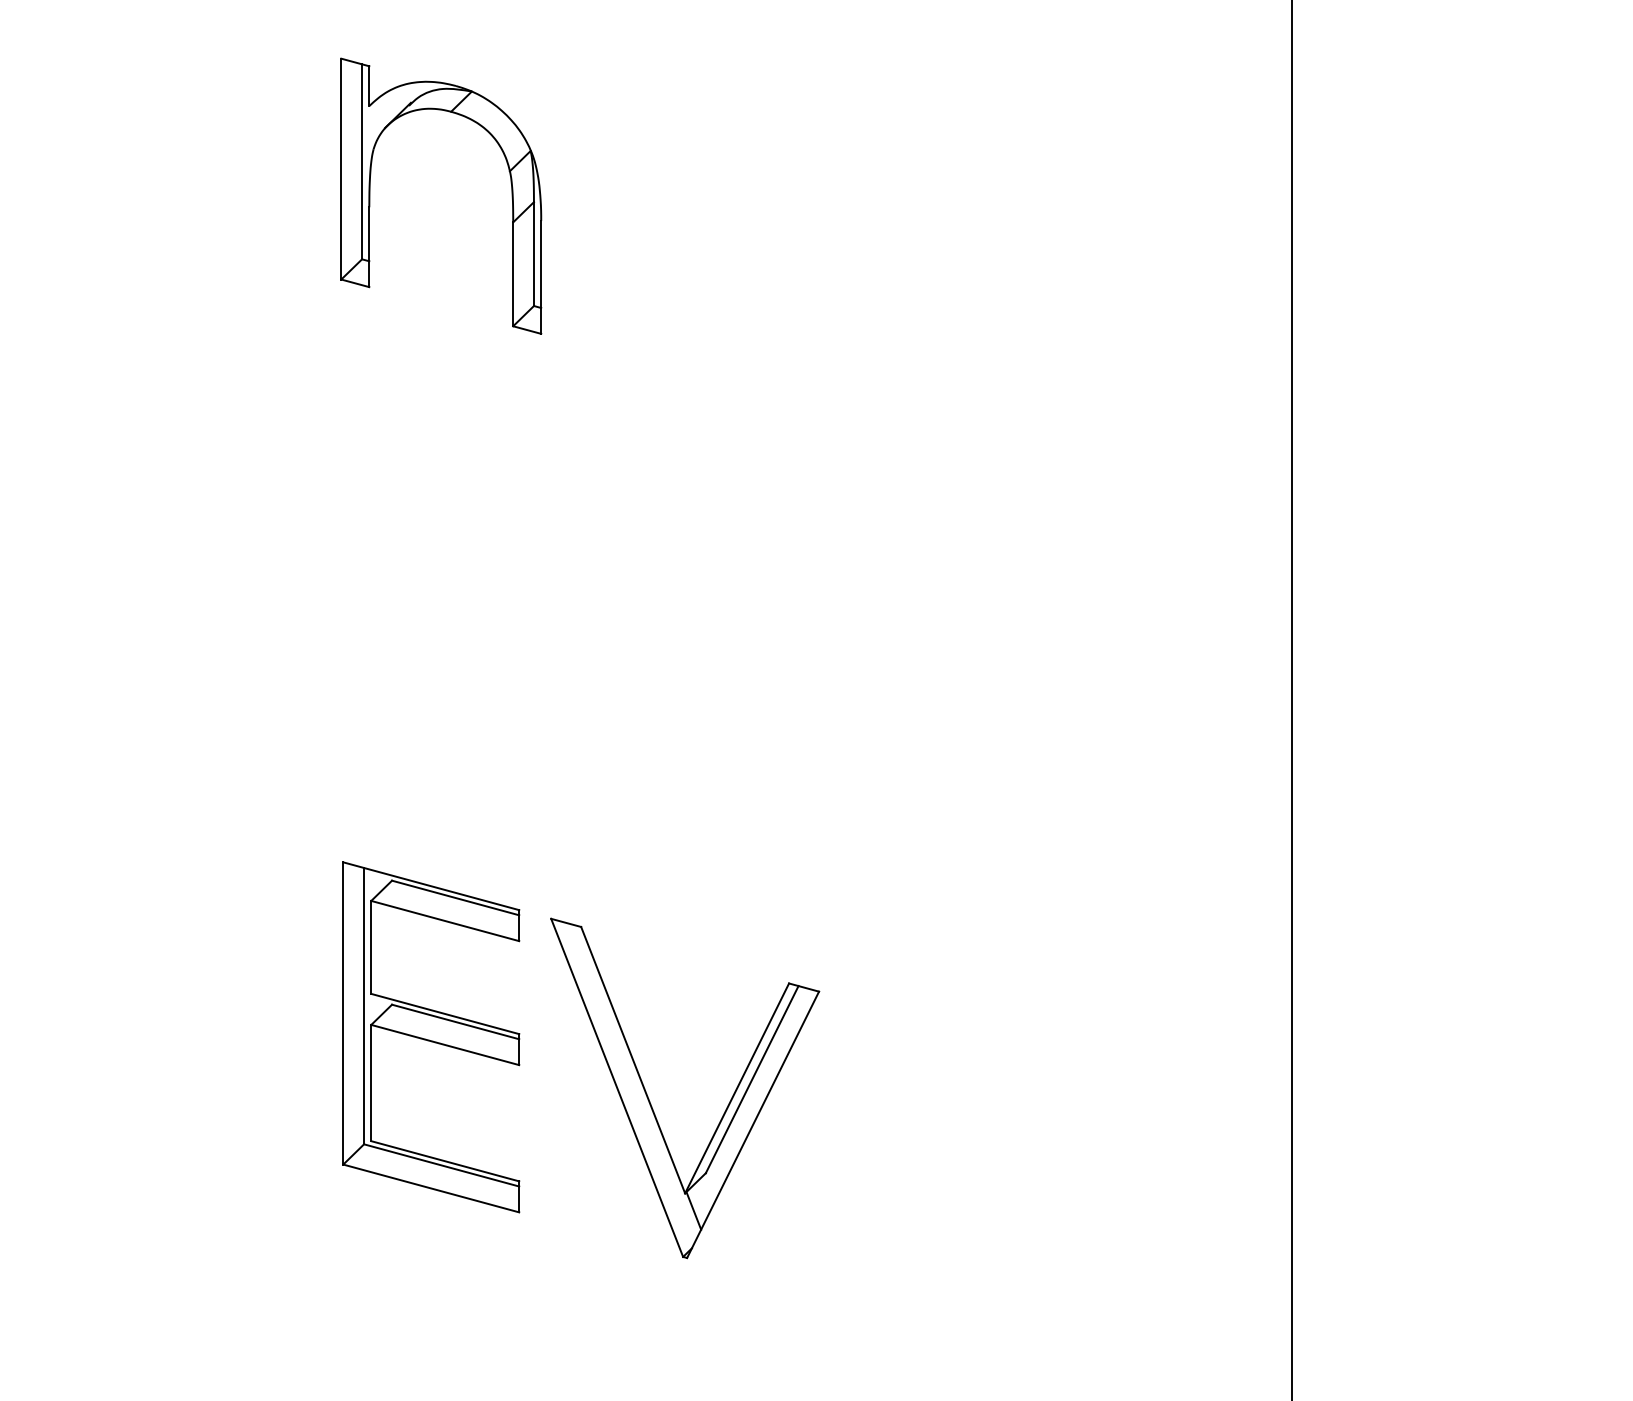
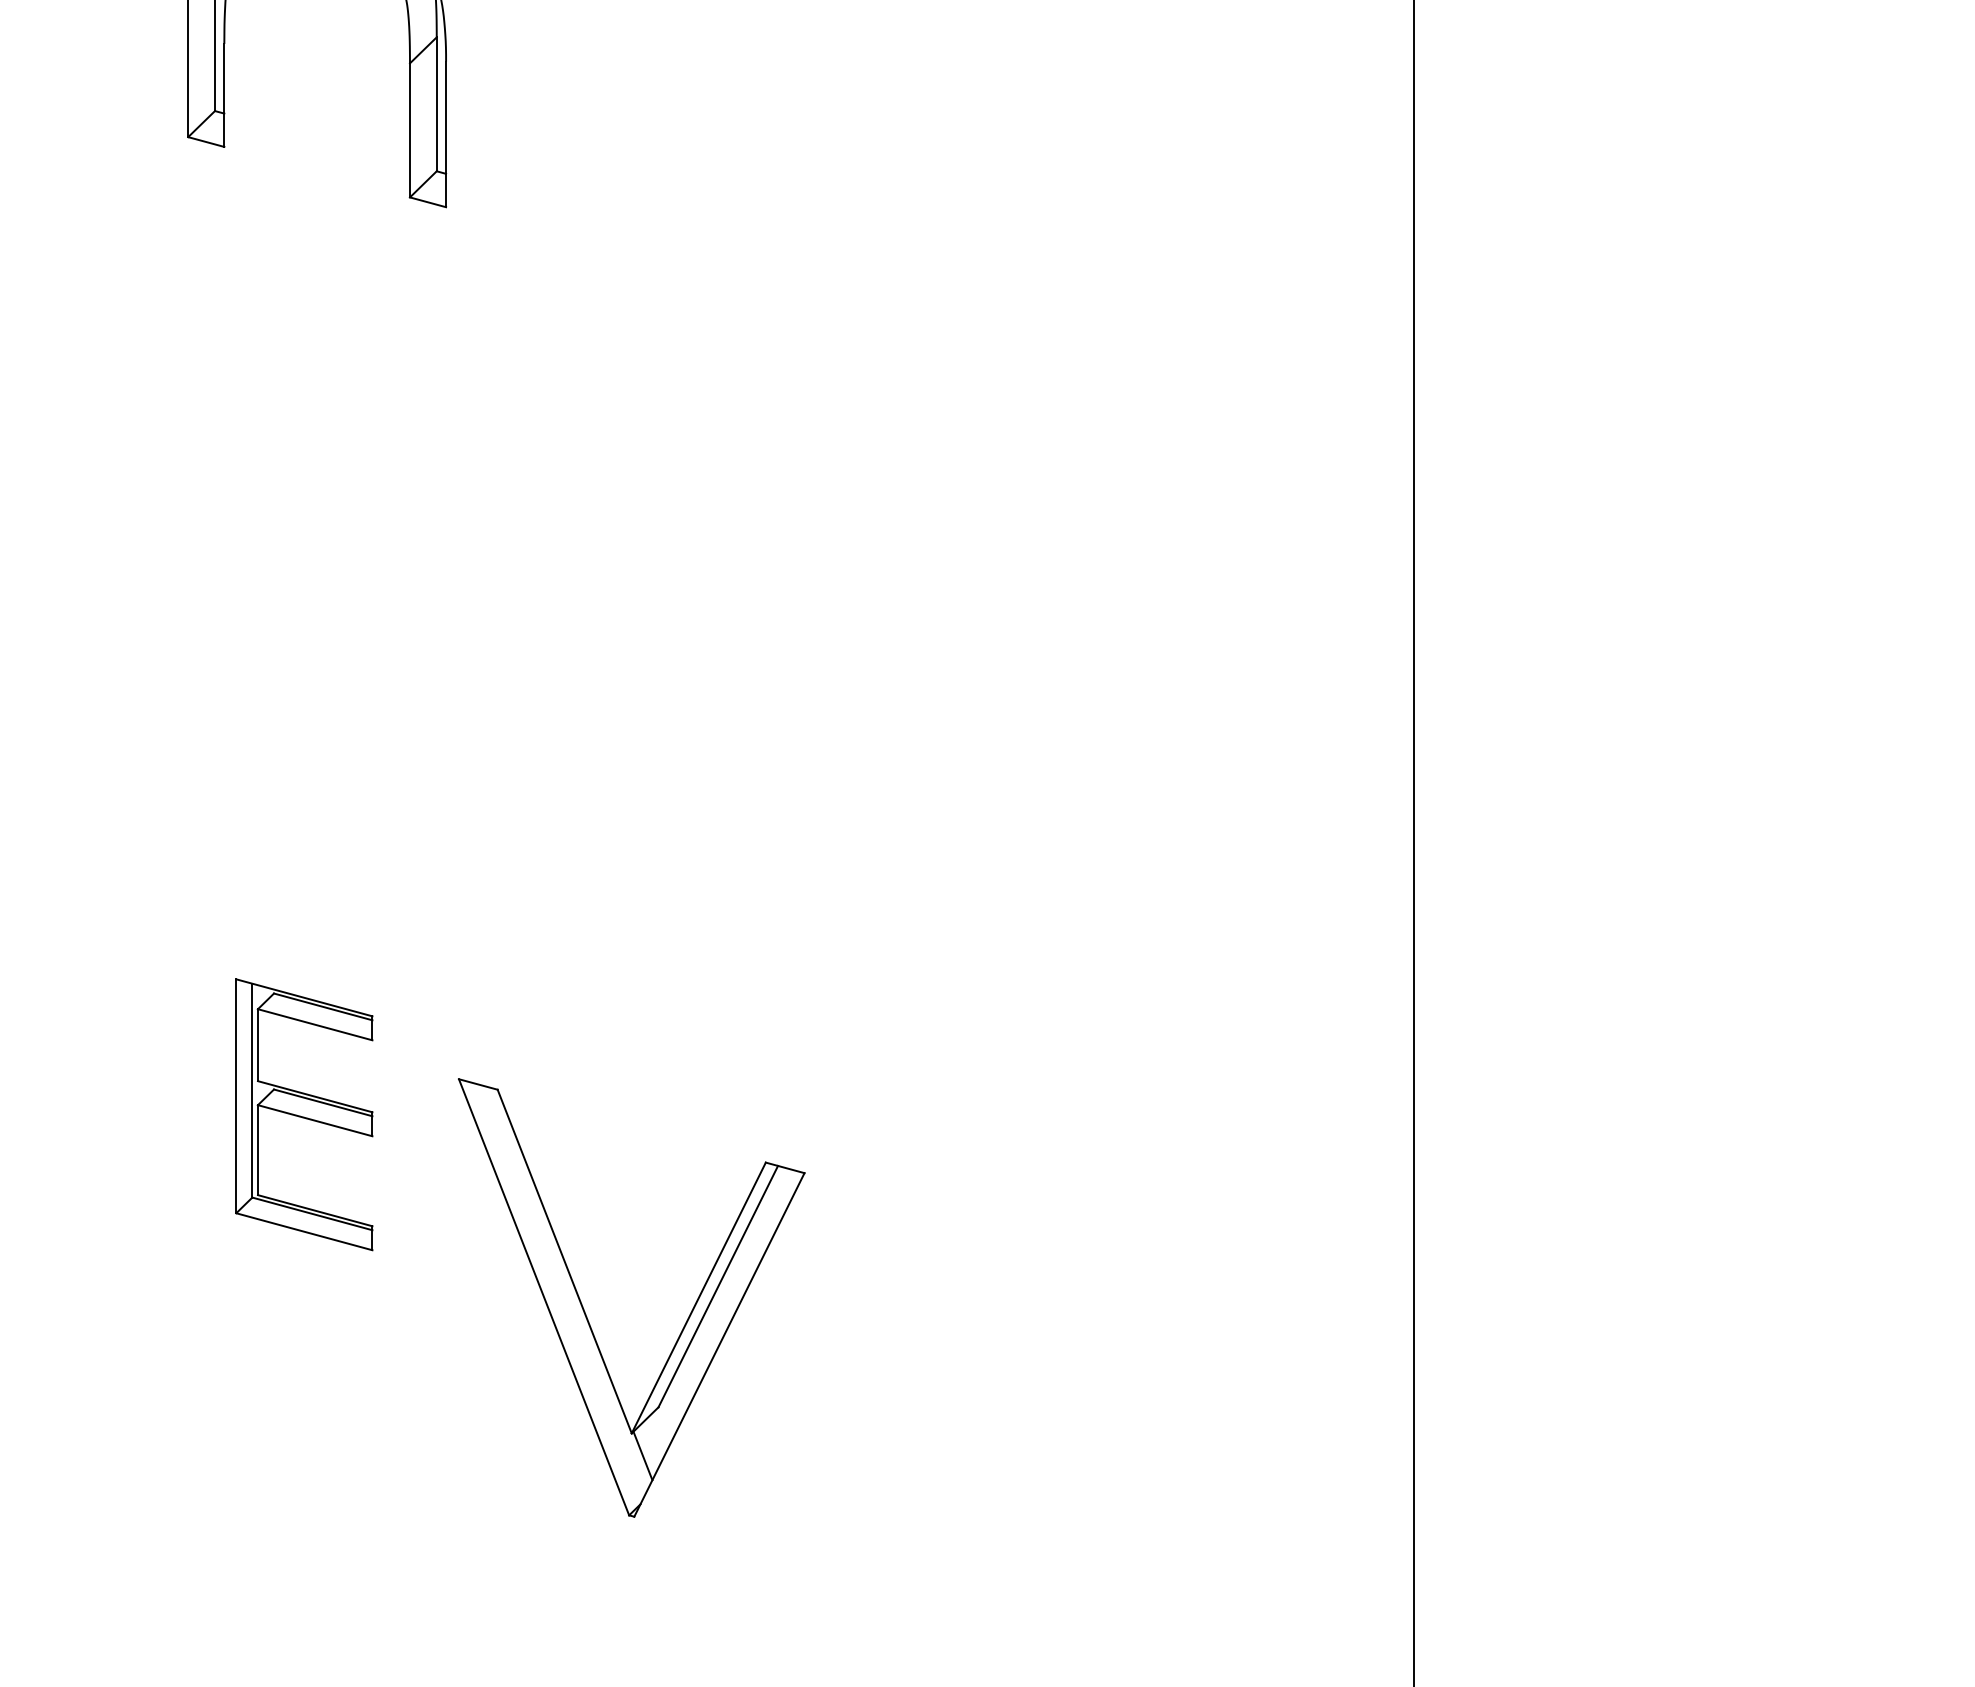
part: (431, 1037) -> (304, 1114), size x0.6
part: (650, 1101) -> (587, 1314), moved

